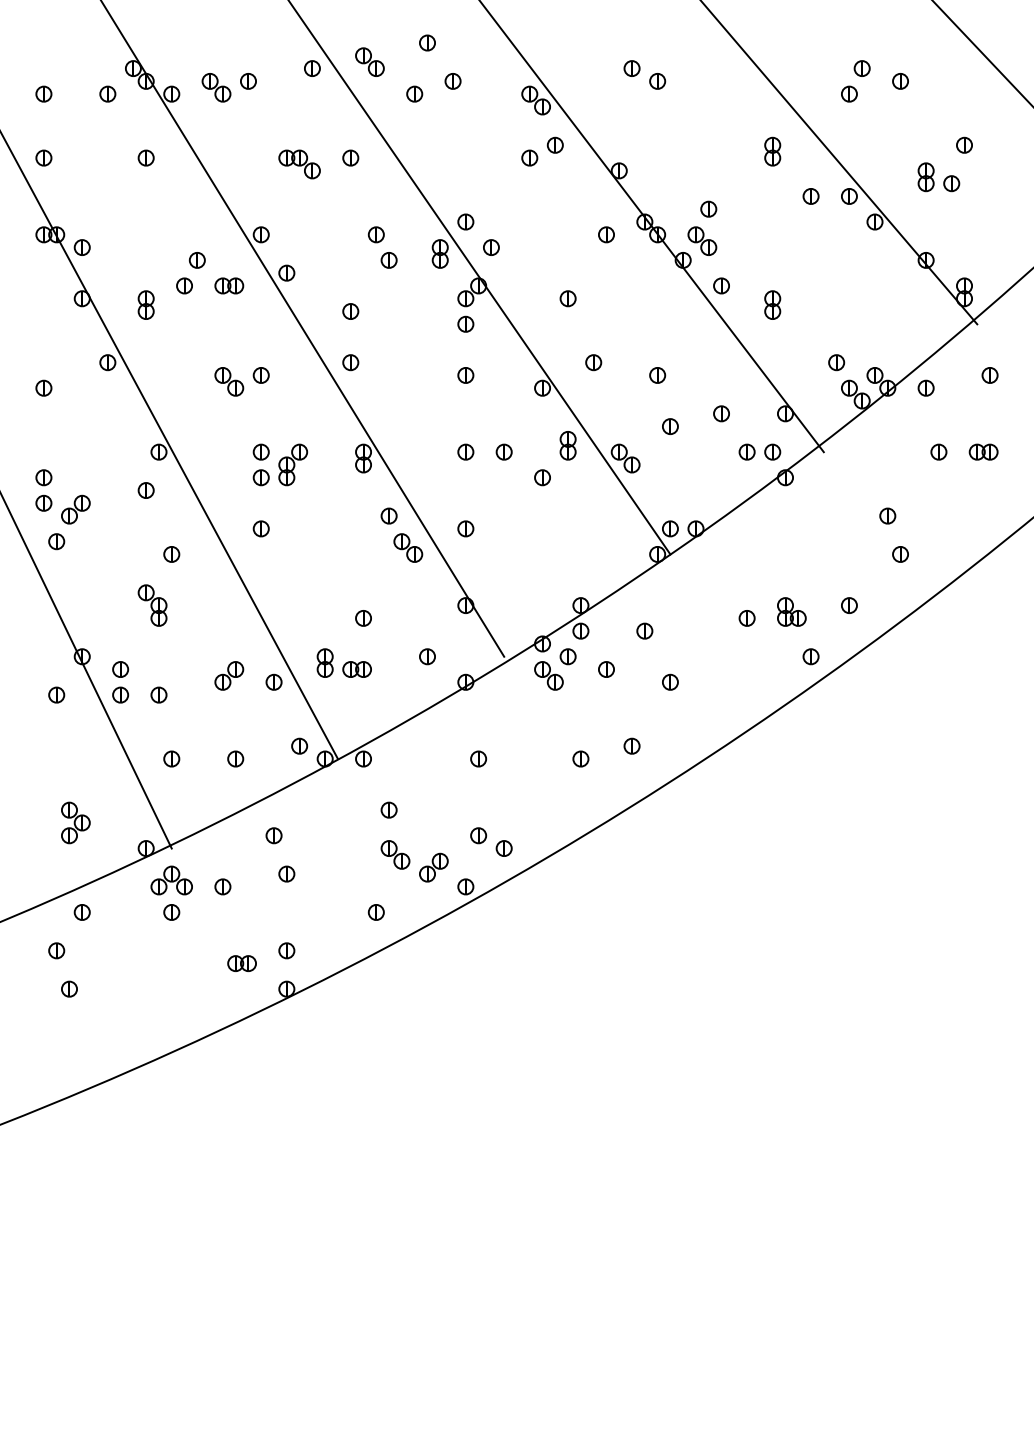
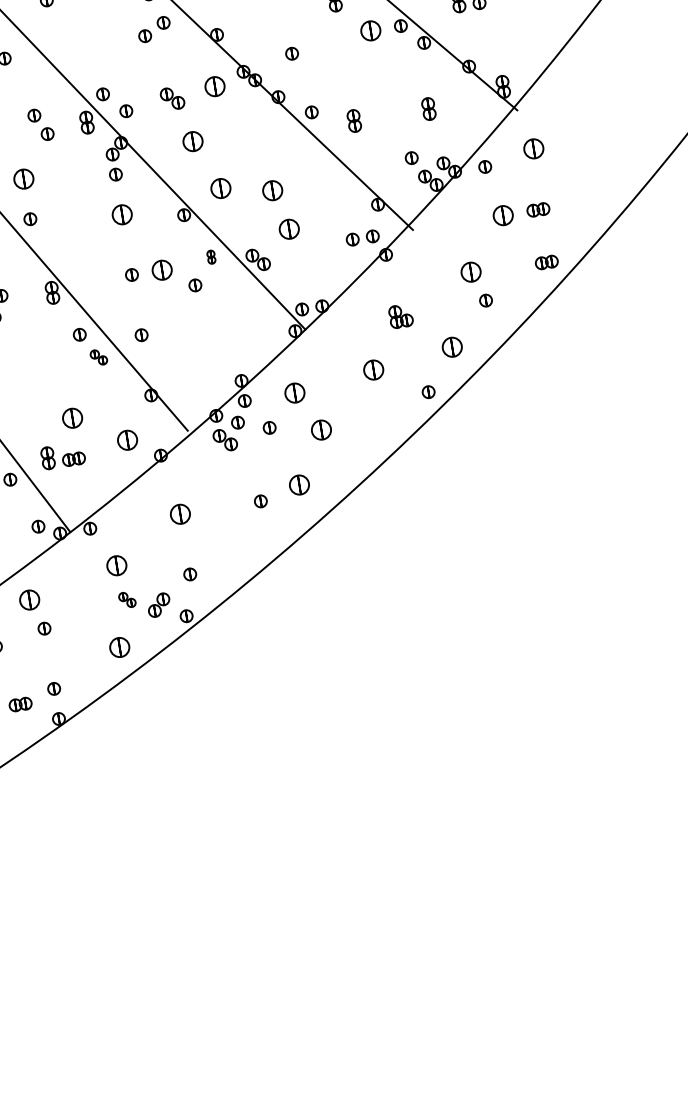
part: (810, 196) -> (370, 31), size x1.6
part: (606, 234) -> (215, 86), size x1.6
part: (702, 240) -> (172, 98), moved
part: (567, 298) -> (192, 141), size x1.6
part: (867, 304) -> (428, 108), added
part: (350, 311) -> (23, 179), size x1.6
part: (593, 362) -> (220, 188), size x1.6
part: (465, 375) -> (122, 214), size x1.6
part: (657, 375) -> (272, 190), size x1.6
part: (989, 375) -> (533, 148), size x1.6
part: (721, 413) -> (327, 212), removed
part: (670, 426) -> (289, 229), size x1.6
part: (567, 445) -> (210, 256), size x0.6
part: (503, 451) -> (161, 269), size x1.6
part: (938, 451) -> (502, 215), size x1.6
part: (887, 515) -> (470, 271), size x1.6
part: (983, 518) -> (546, 261), added
part: (408, 547) -> (98, 357), size x0.7
part: (849, 605) -> (452, 347), size x1.6
part: (791, 611) -> (400, 315), moved
part: (363, 618) -> (72, 418), size x1.6
part: (746, 618) -> (373, 370), size x1.6
part: (644, 630) -> (294, 392), size x1.6
part: (427, 656) -> (127, 440), size x1.6
part: (670, 681) -> (321, 429), size x1.6
part: (631, 745) -> (298, 484), size x1.6
part: (478, 758) -> (180, 513), size x1.6
part: (388, 809) -> (116, 565), size x1.6
part: (273, 835) -> (29, 600), size x1.6
part: (503, 848) -> (211, 581), removed
part: (395, 854) -> (127, 599), size x0.7
part: (375, 912) -> (118, 647), size x1.6

